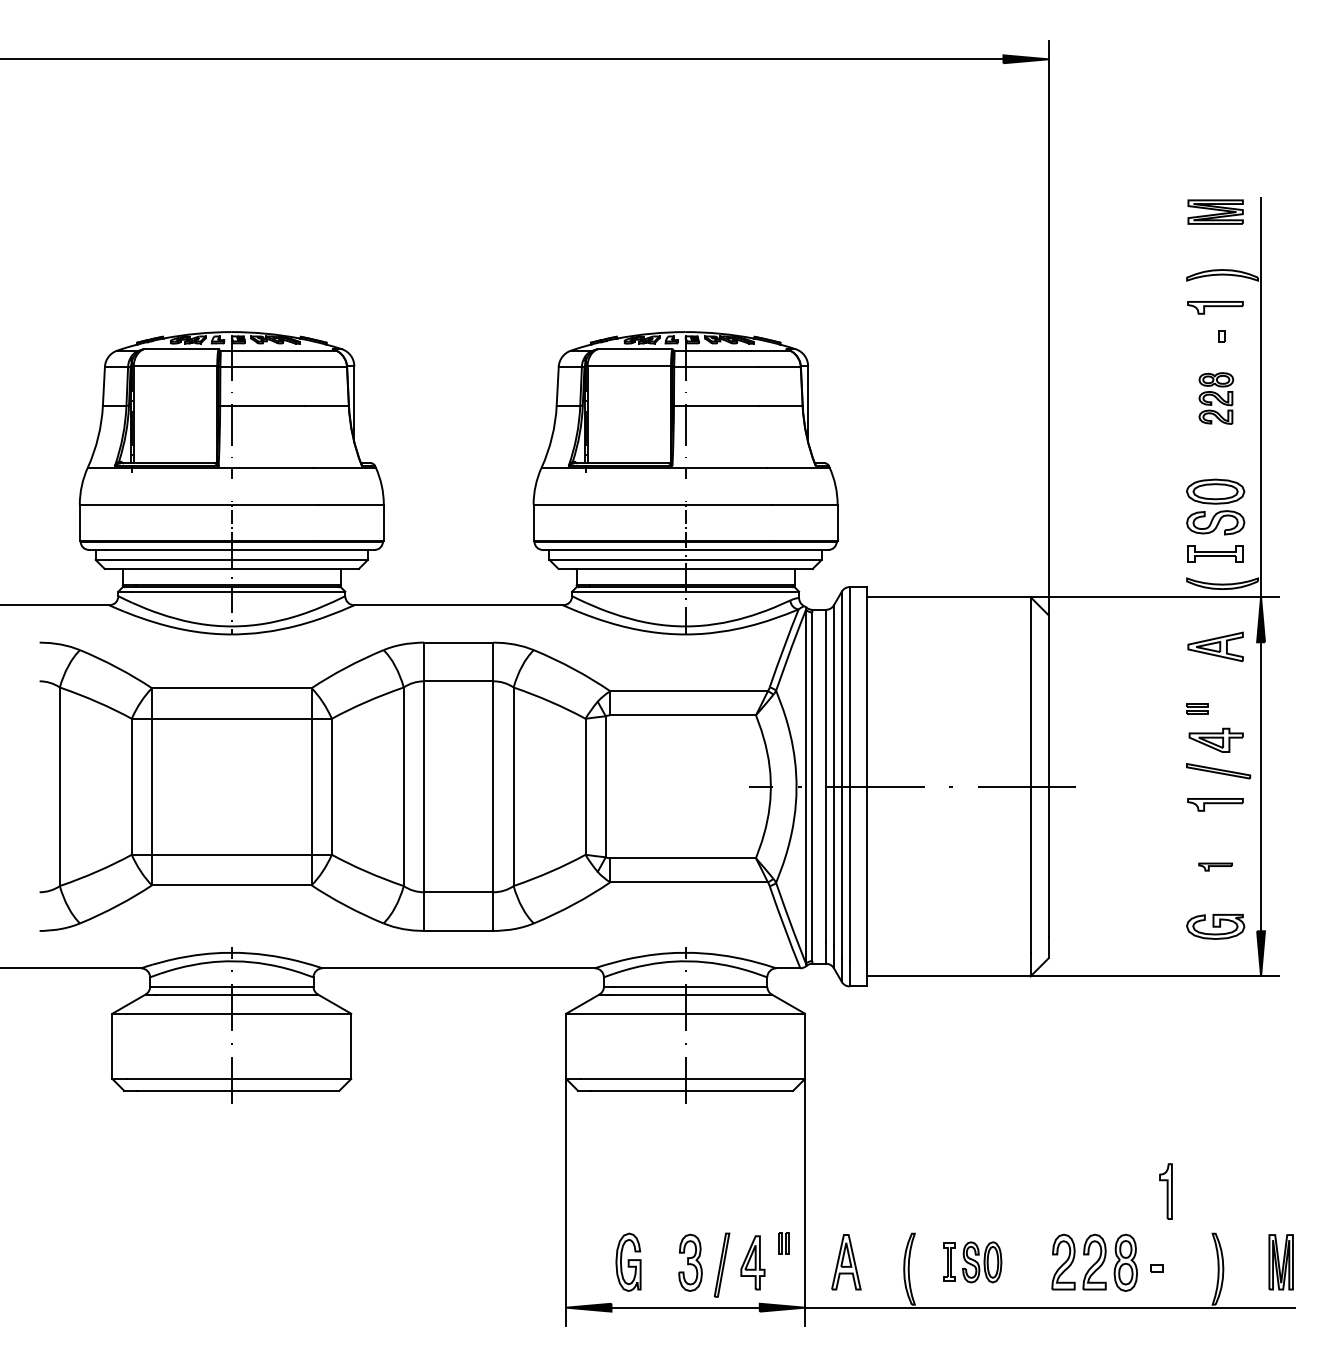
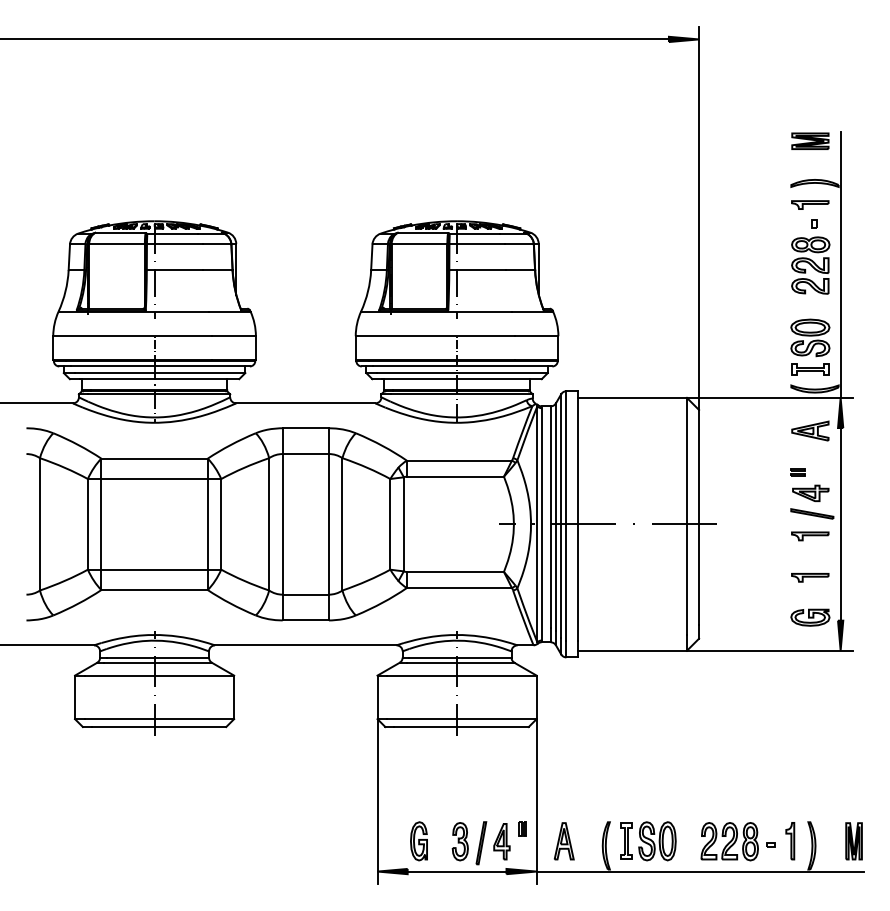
part: (1215, 398) -> (810, 265), size x1.67
part: (1215, 866) -> (810, 577), size x1.67
part: (1166, 1192) -> (790, 841), moved
part: (972, 1262) -> (648, 841), size x1.43

